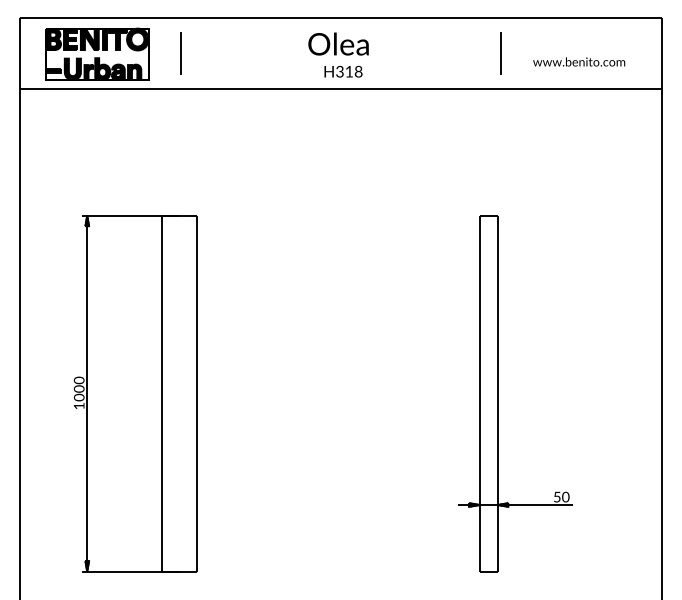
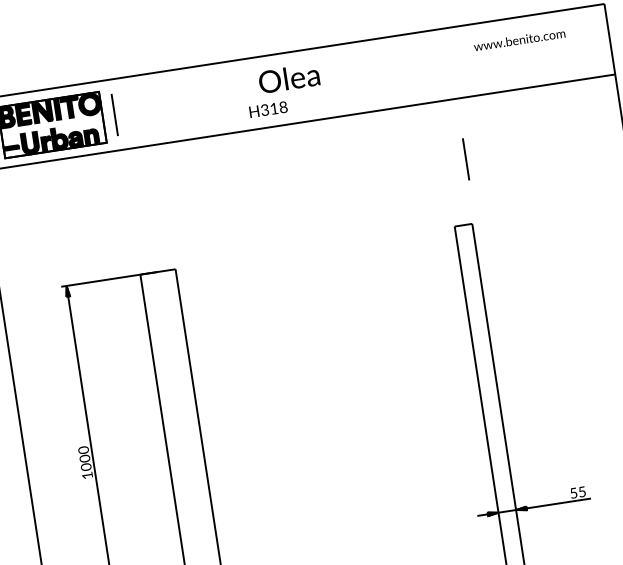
line: (180, 53) -> (114, 114), moved
line: (500, 53) -> (465, 159), moved
text: (579, 61) -> (519, 39), moved
text: (343, 71) -> (268, 109), moved
text: (565, 496) -> (581, 491), 50 -> 55

